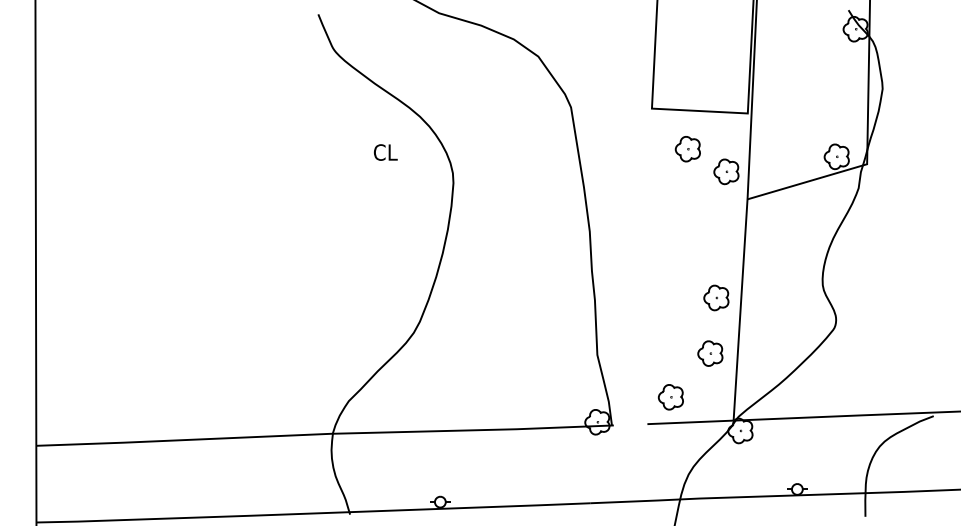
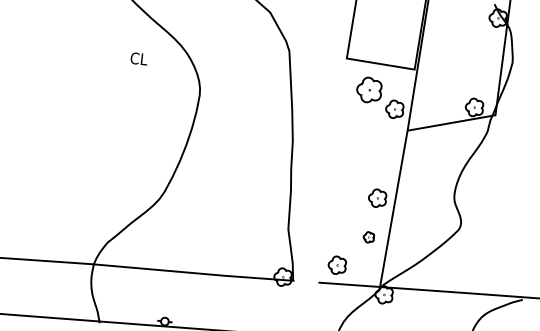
part: (687, 149) -> (368, 90), size x1.4
text: (385, 152) -> (139, 58), moved
part: (710, 353) -> (368, 237), size x0.6

